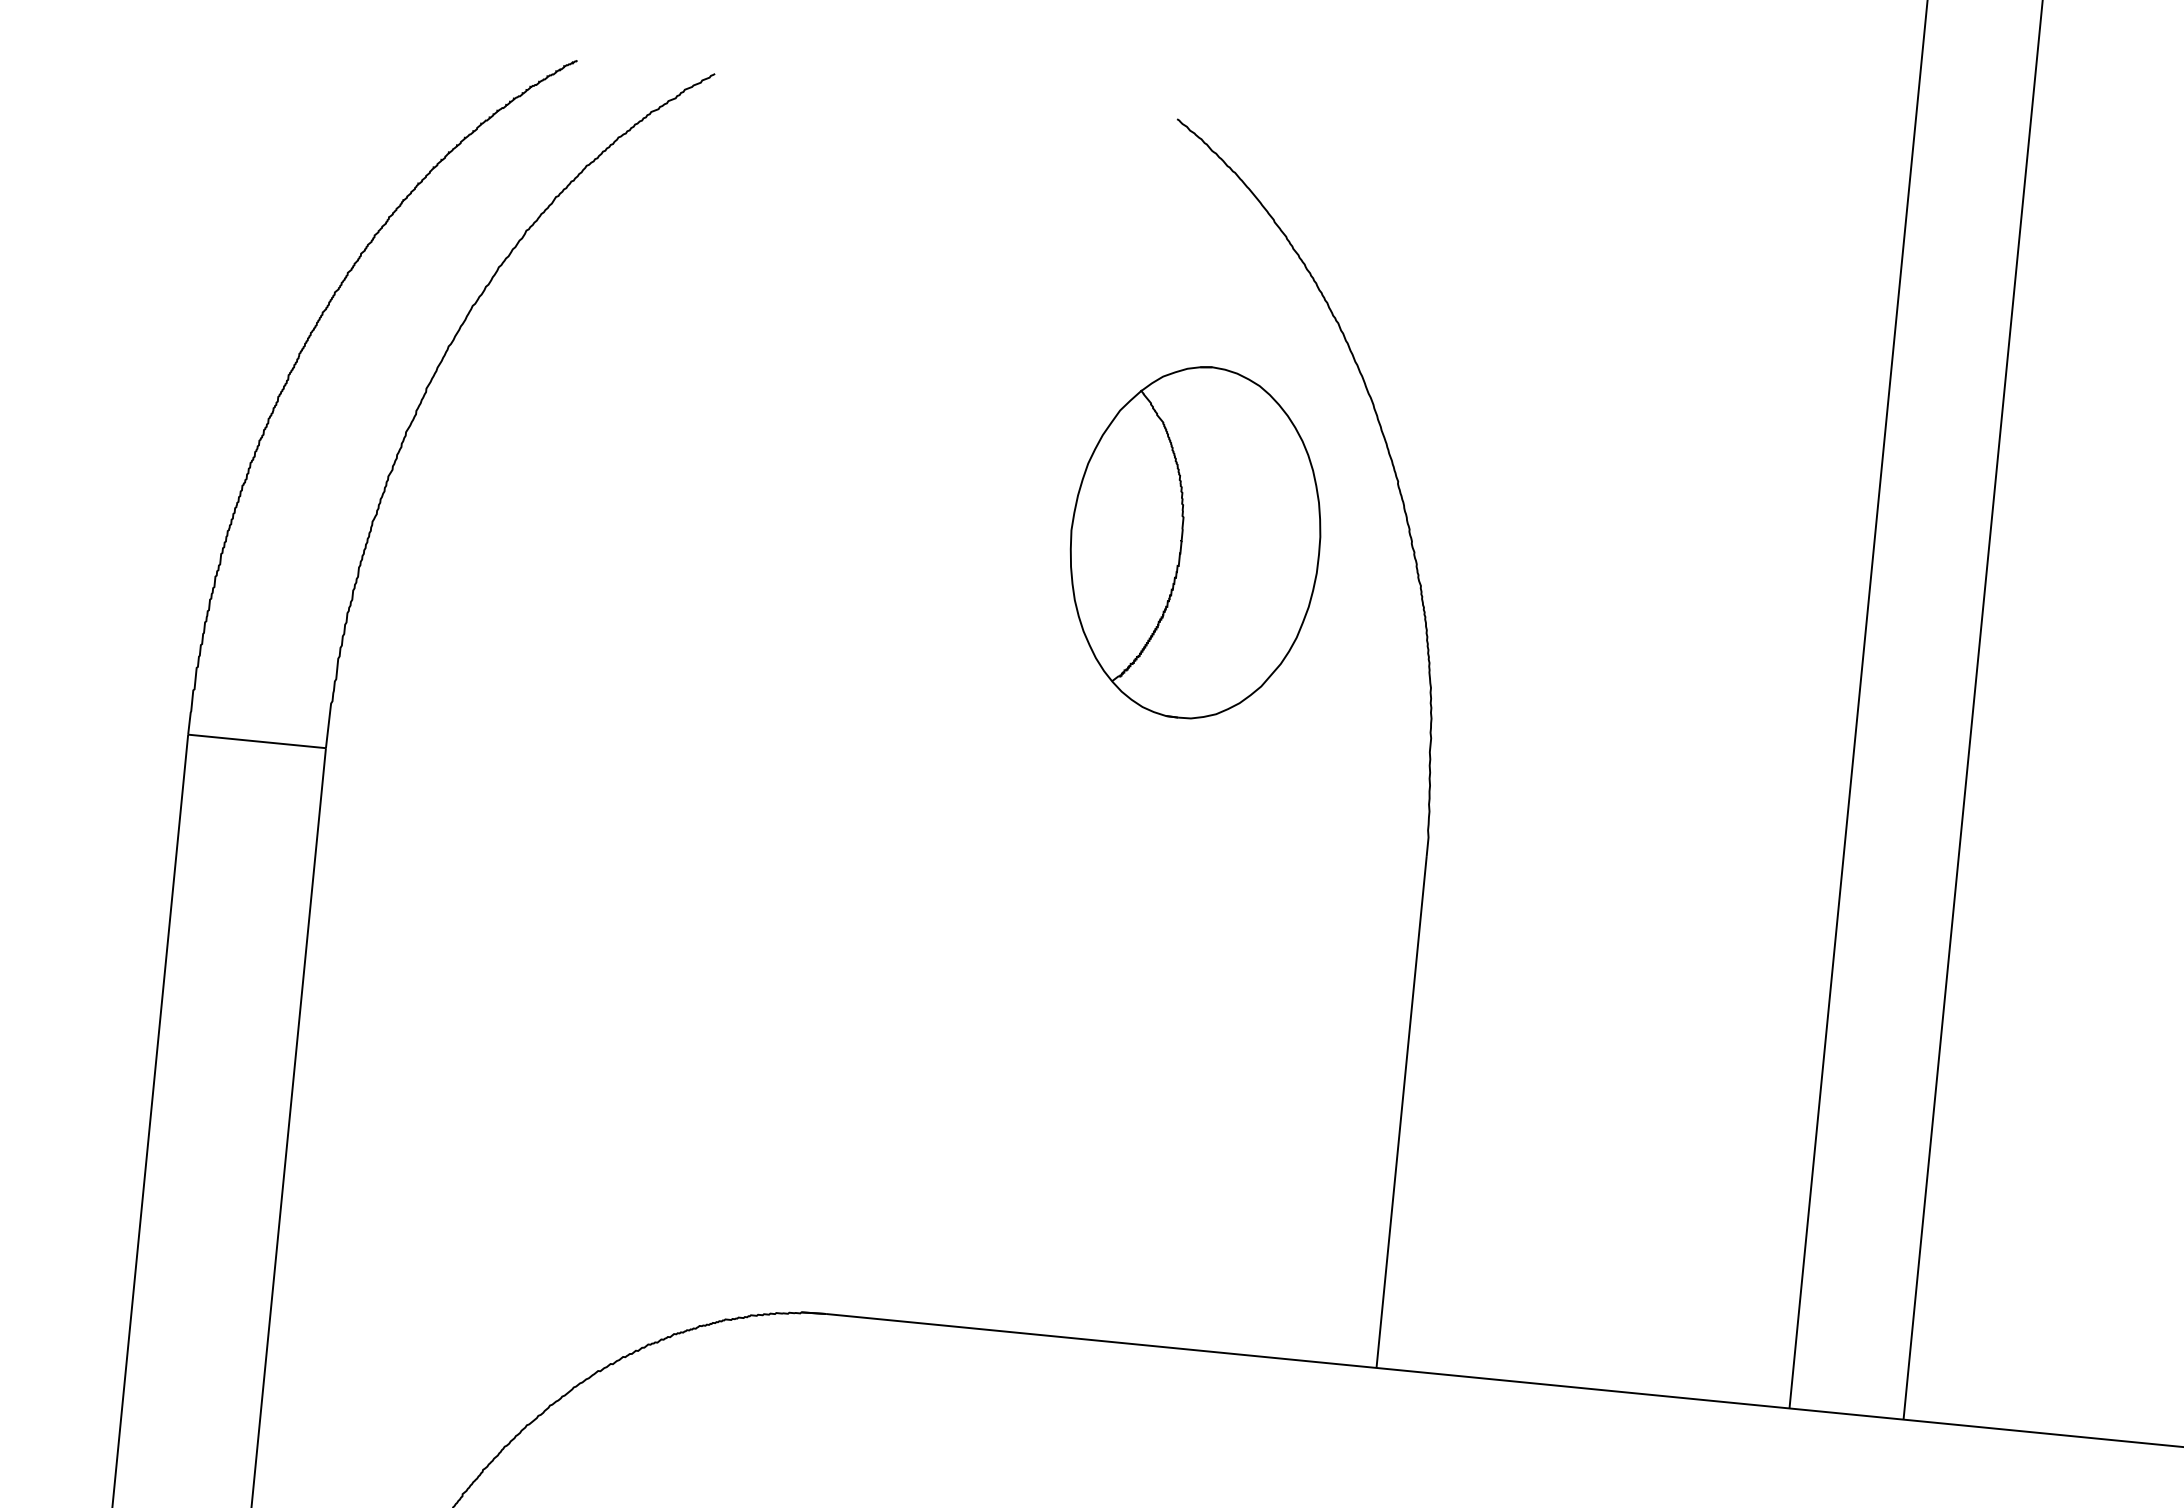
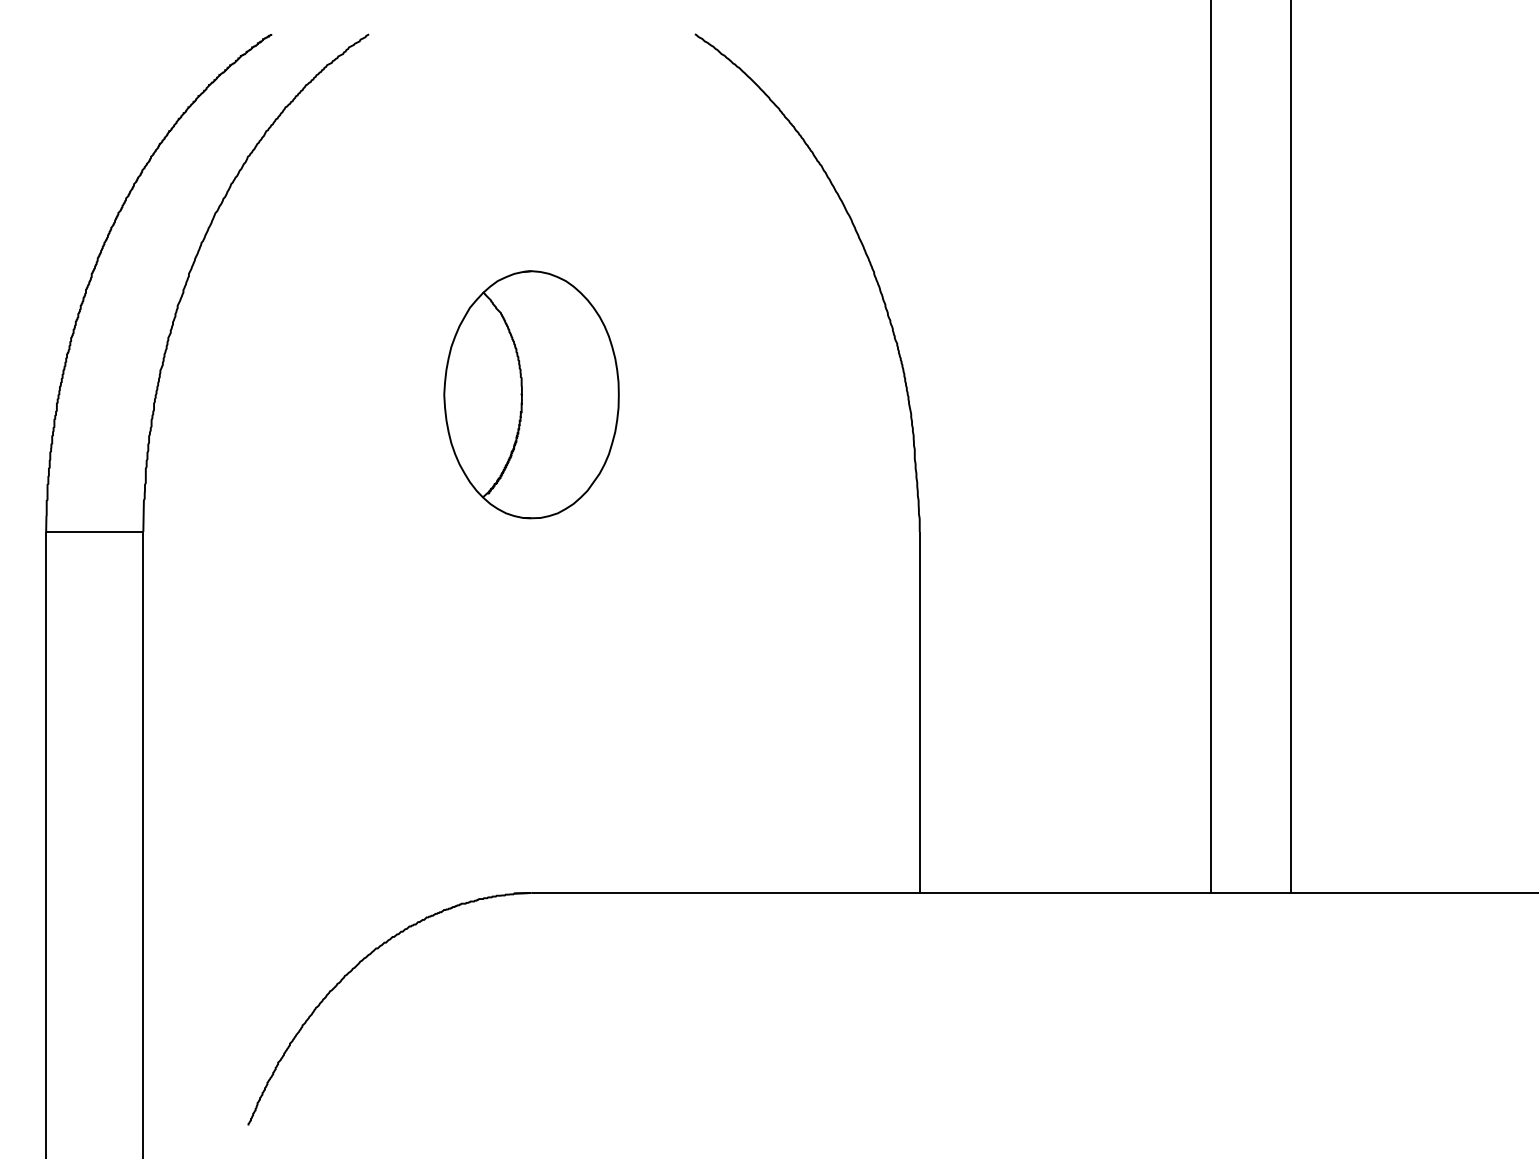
part: (1195, 542) -> (531, 394), moved

